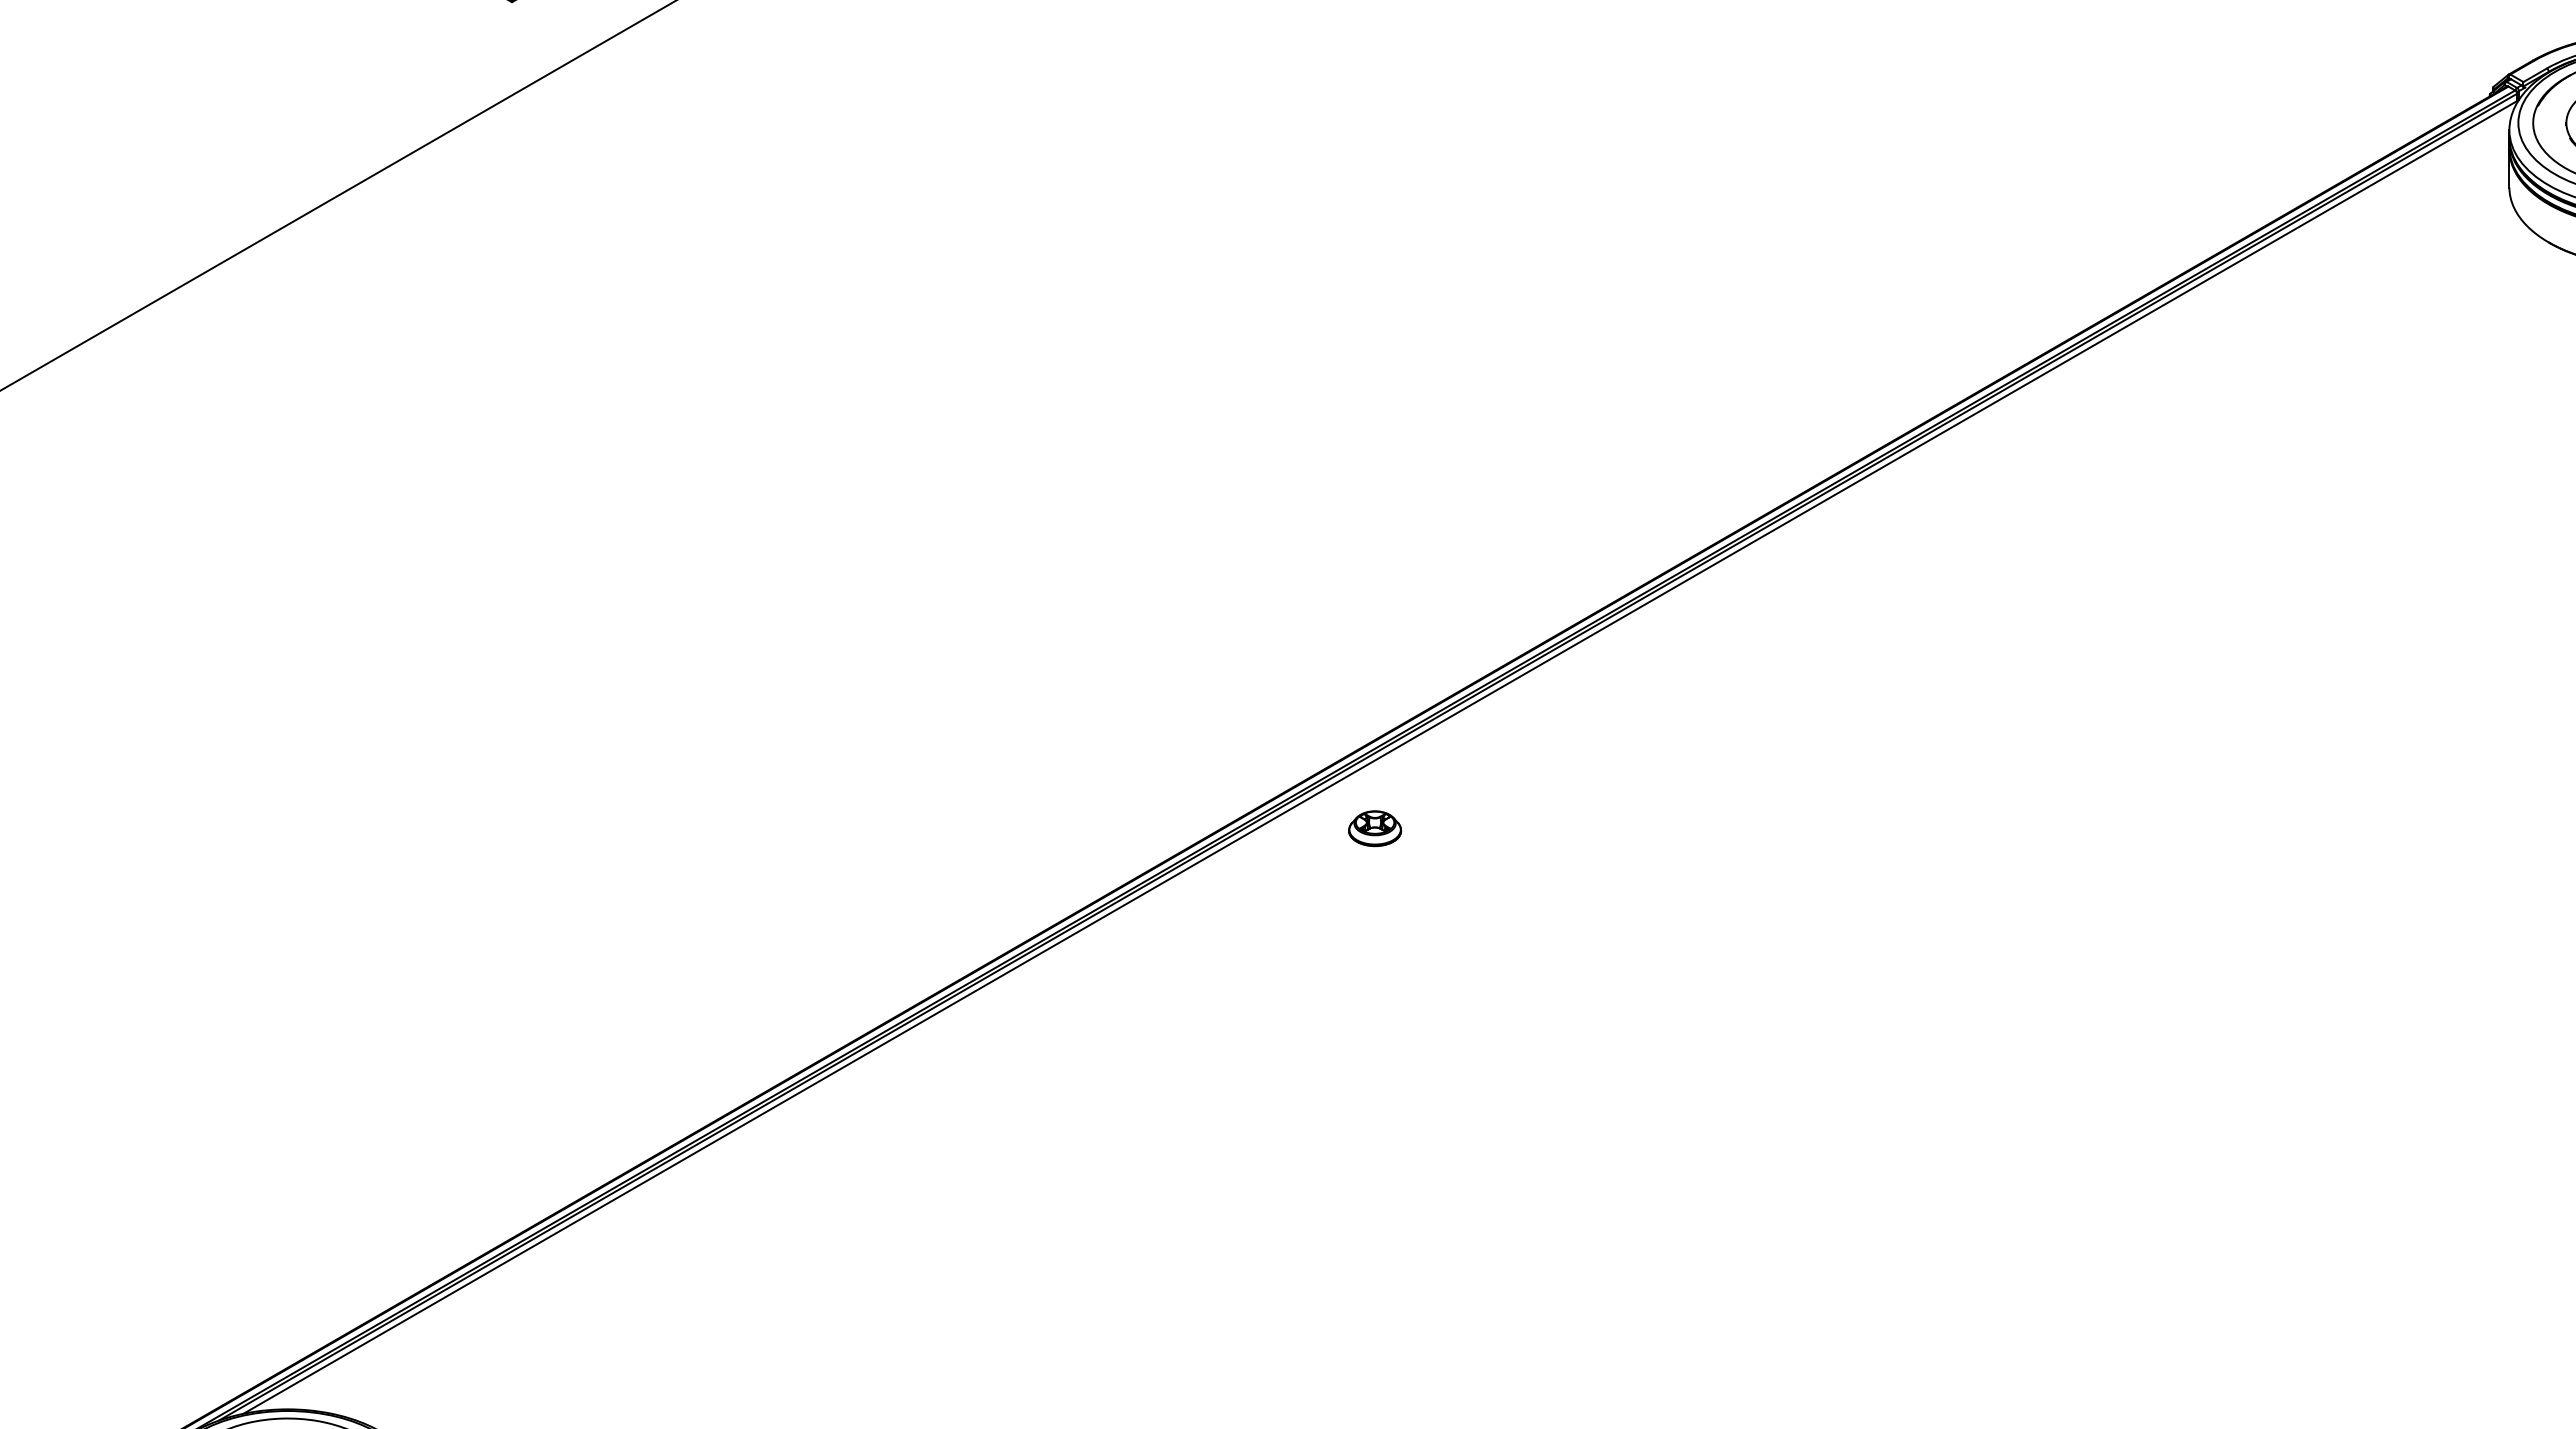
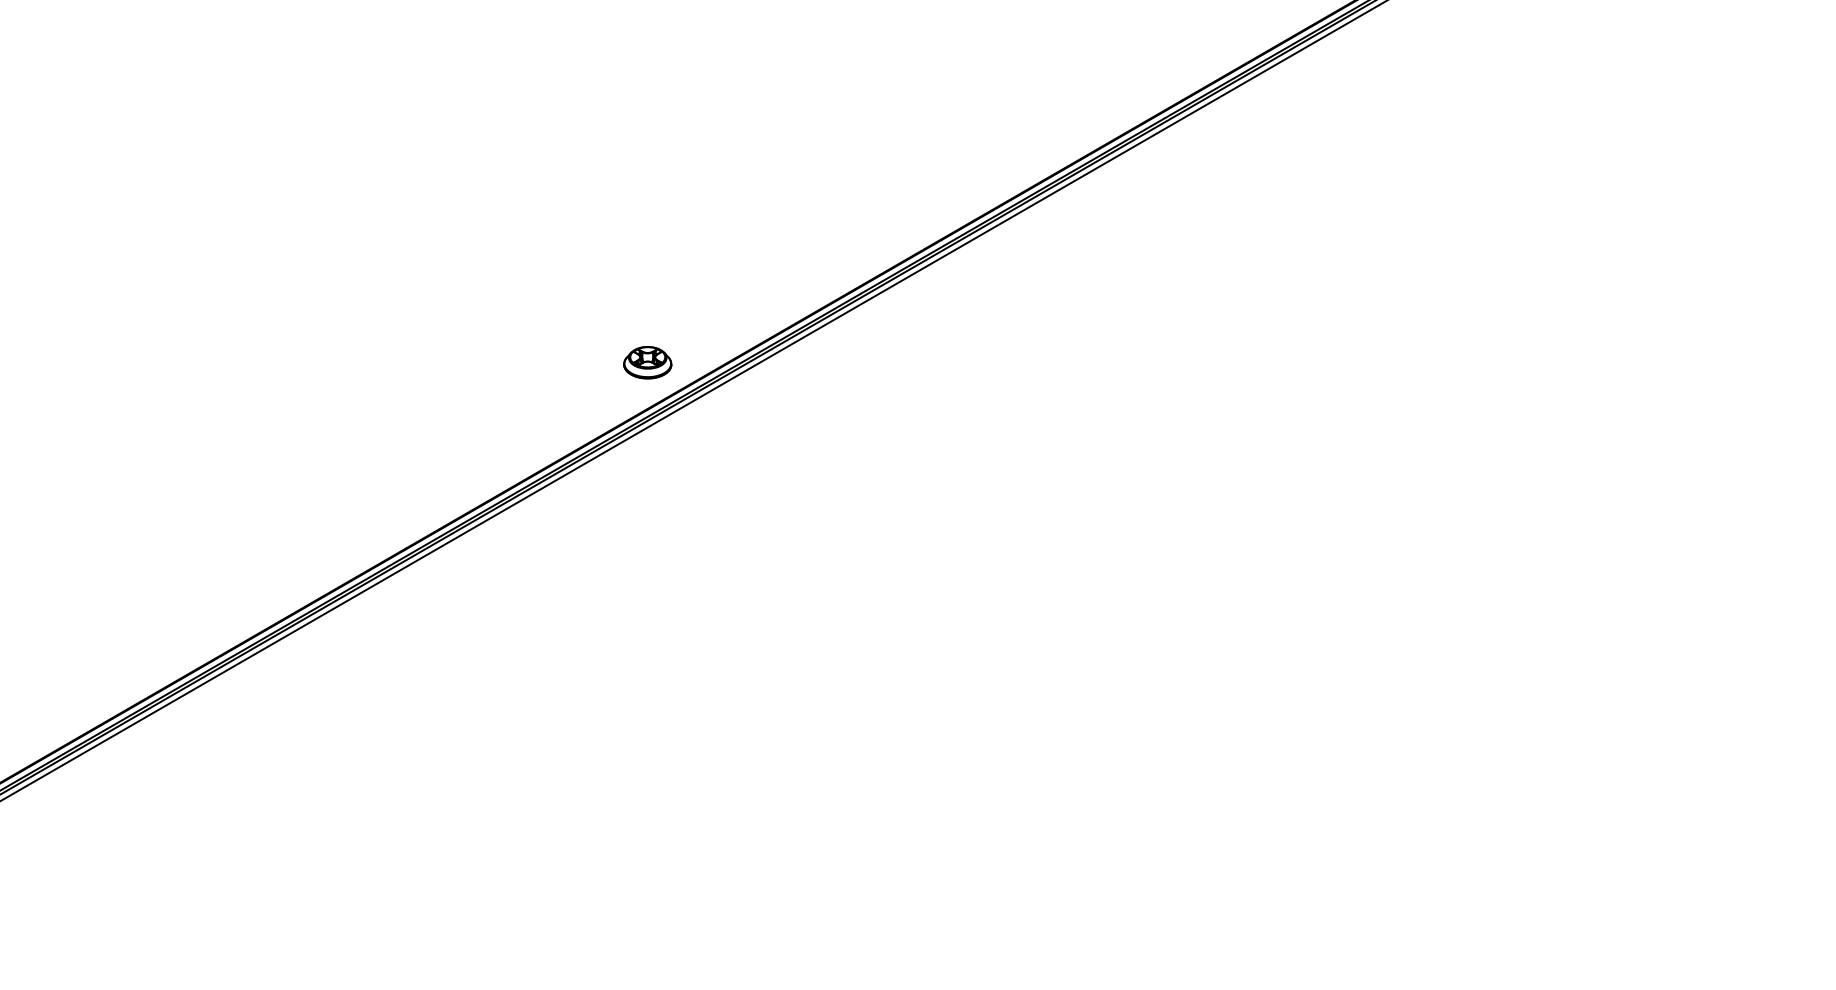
part: (1375, 828) -> (648, 362), moved

